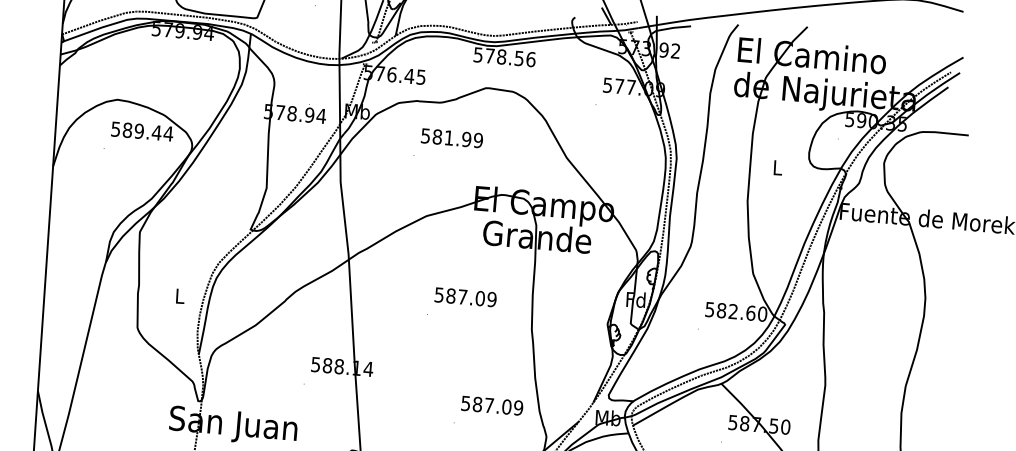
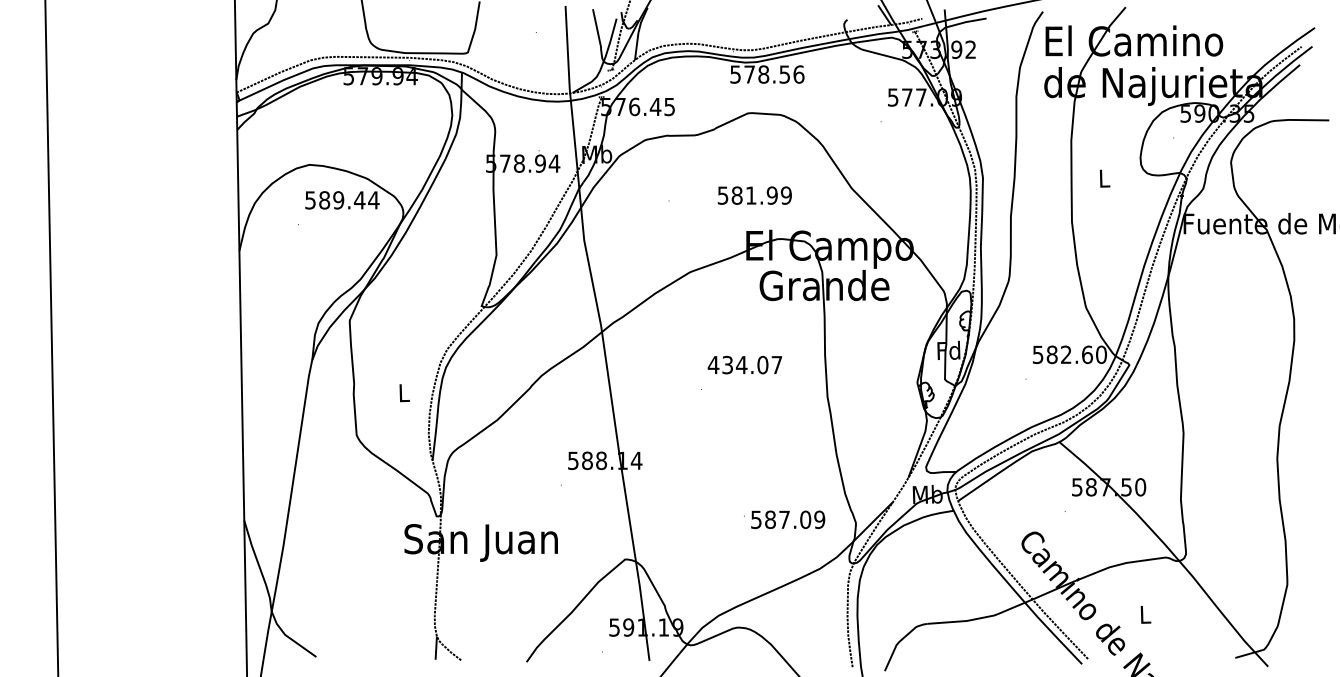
text: (451, 138) -> (754, 195), moved
text: (465, 296) -> (744, 364), 587.09 -> 434.07
text: (492, 405) -> (788, 519), moved

